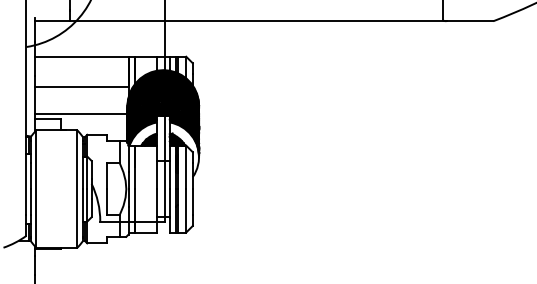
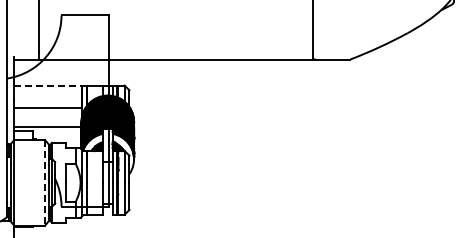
line: (82, 56) -> (48, 85), solid -> dashed
line: (77, 189) -> (44, 183), solid -> dashed

